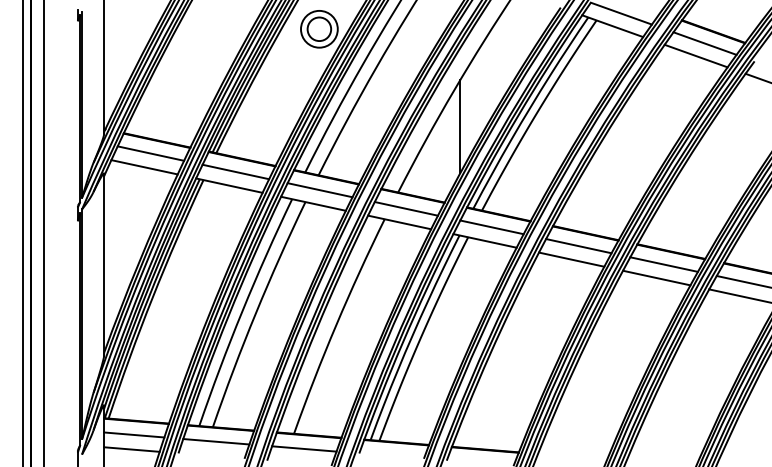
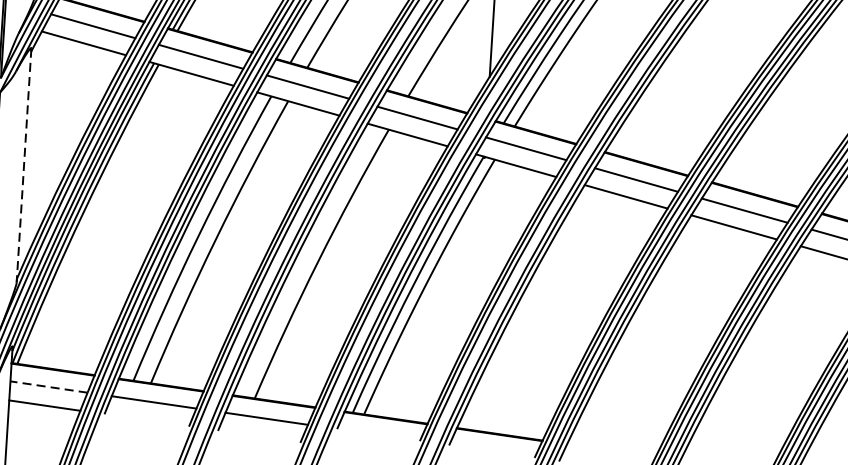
line: (104, 264) -> (24, 165), solid -> dashed
line: (133, 434) -> (48, 386), solid -> dashed

